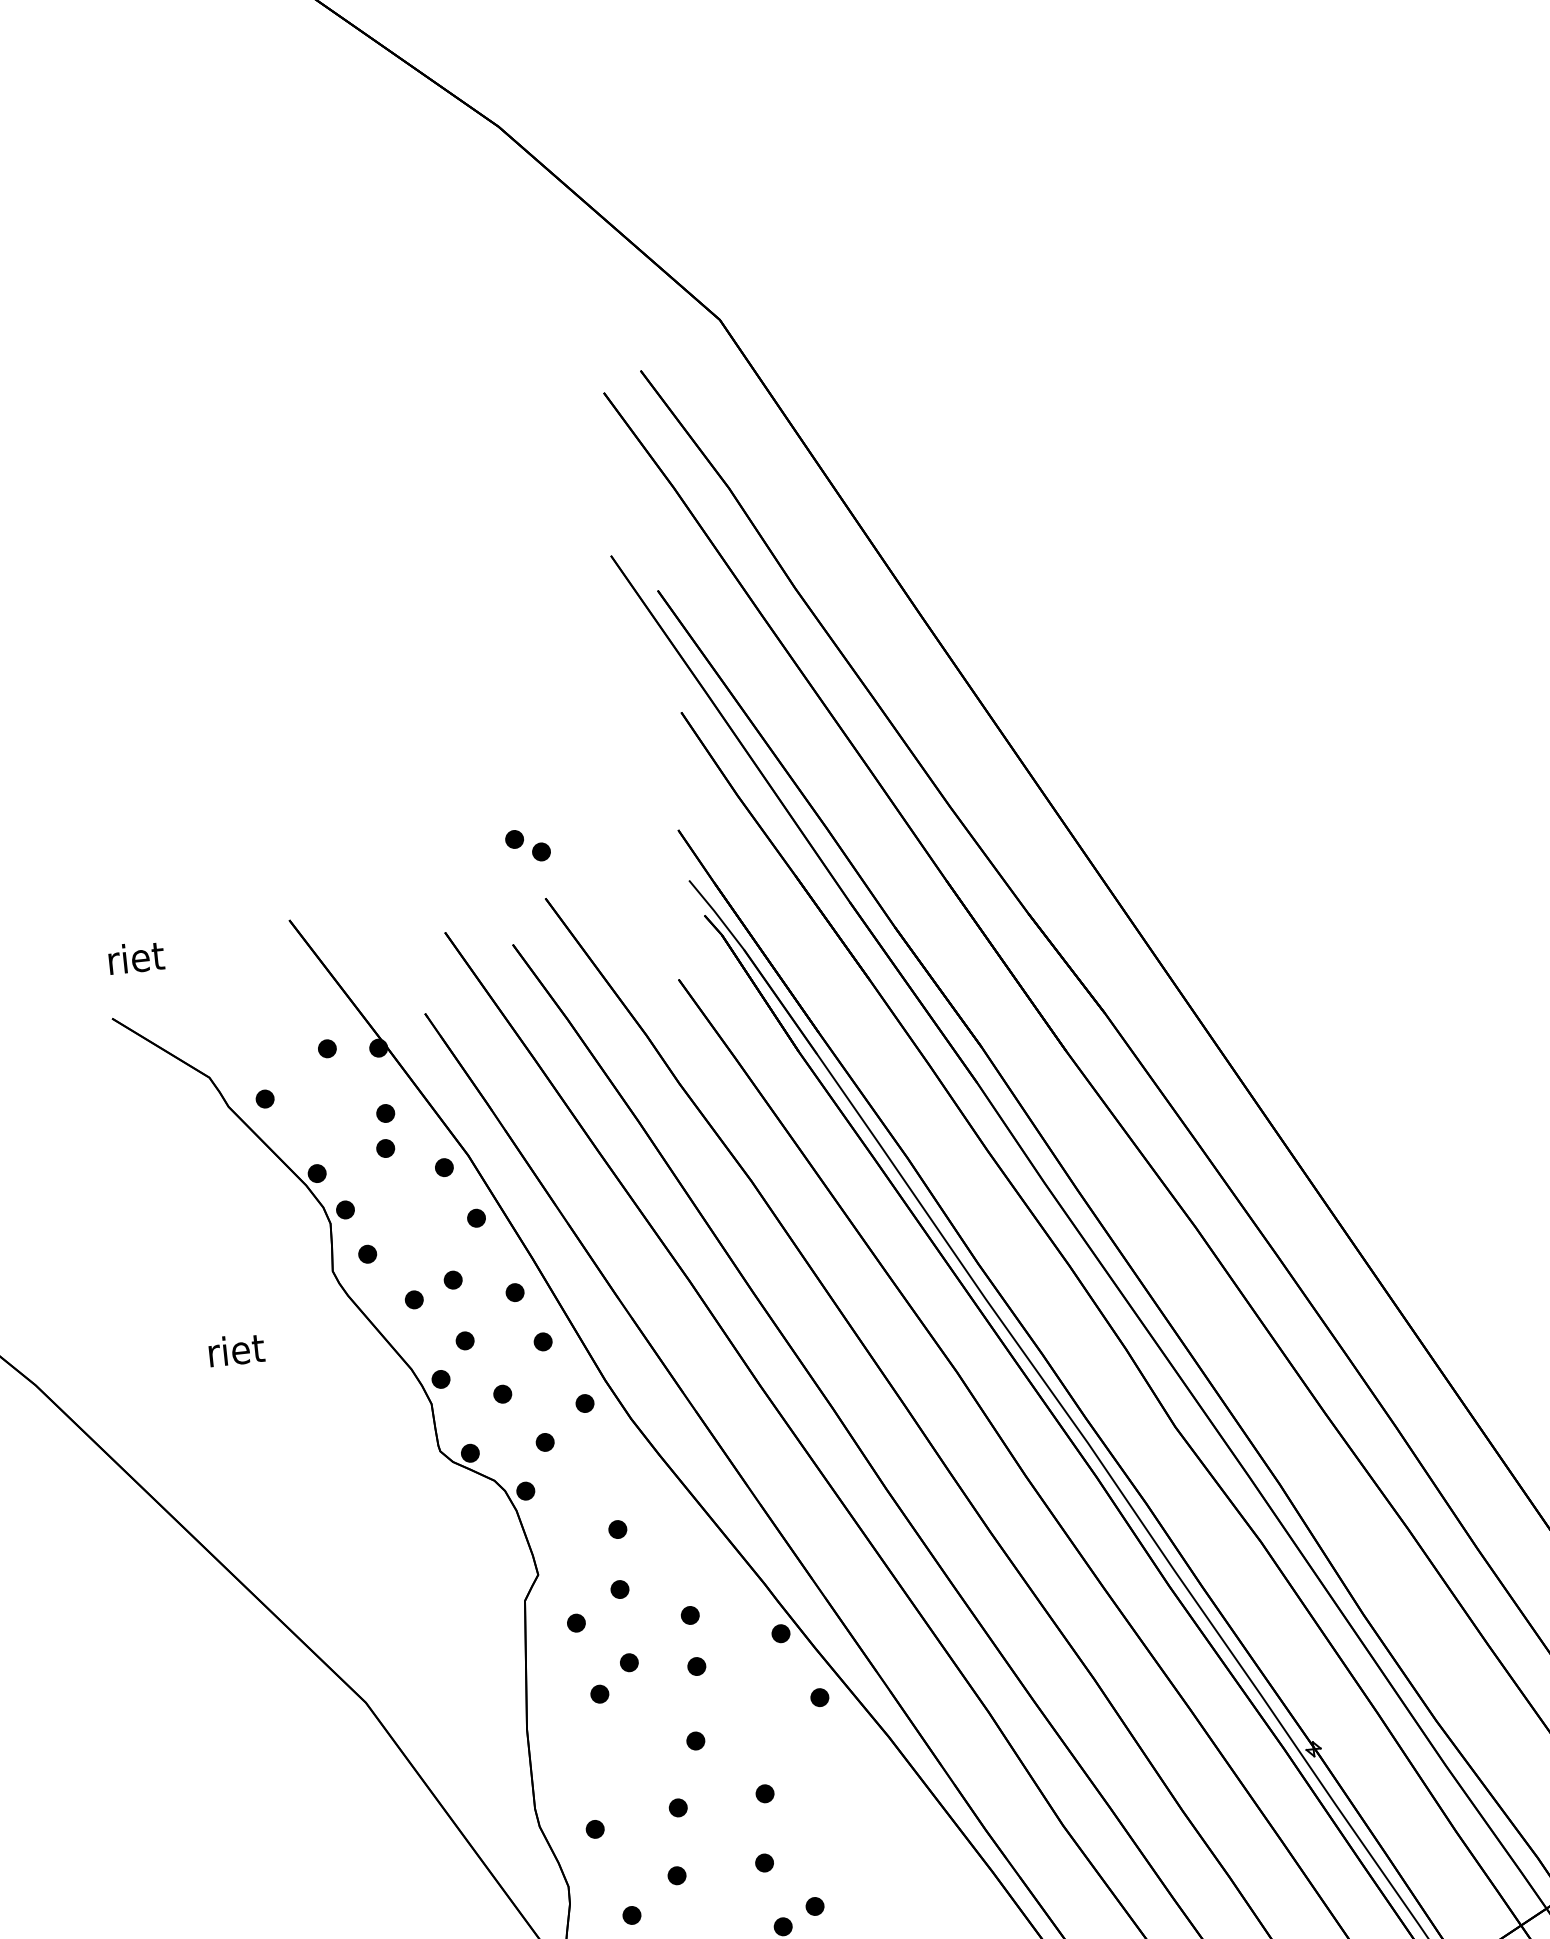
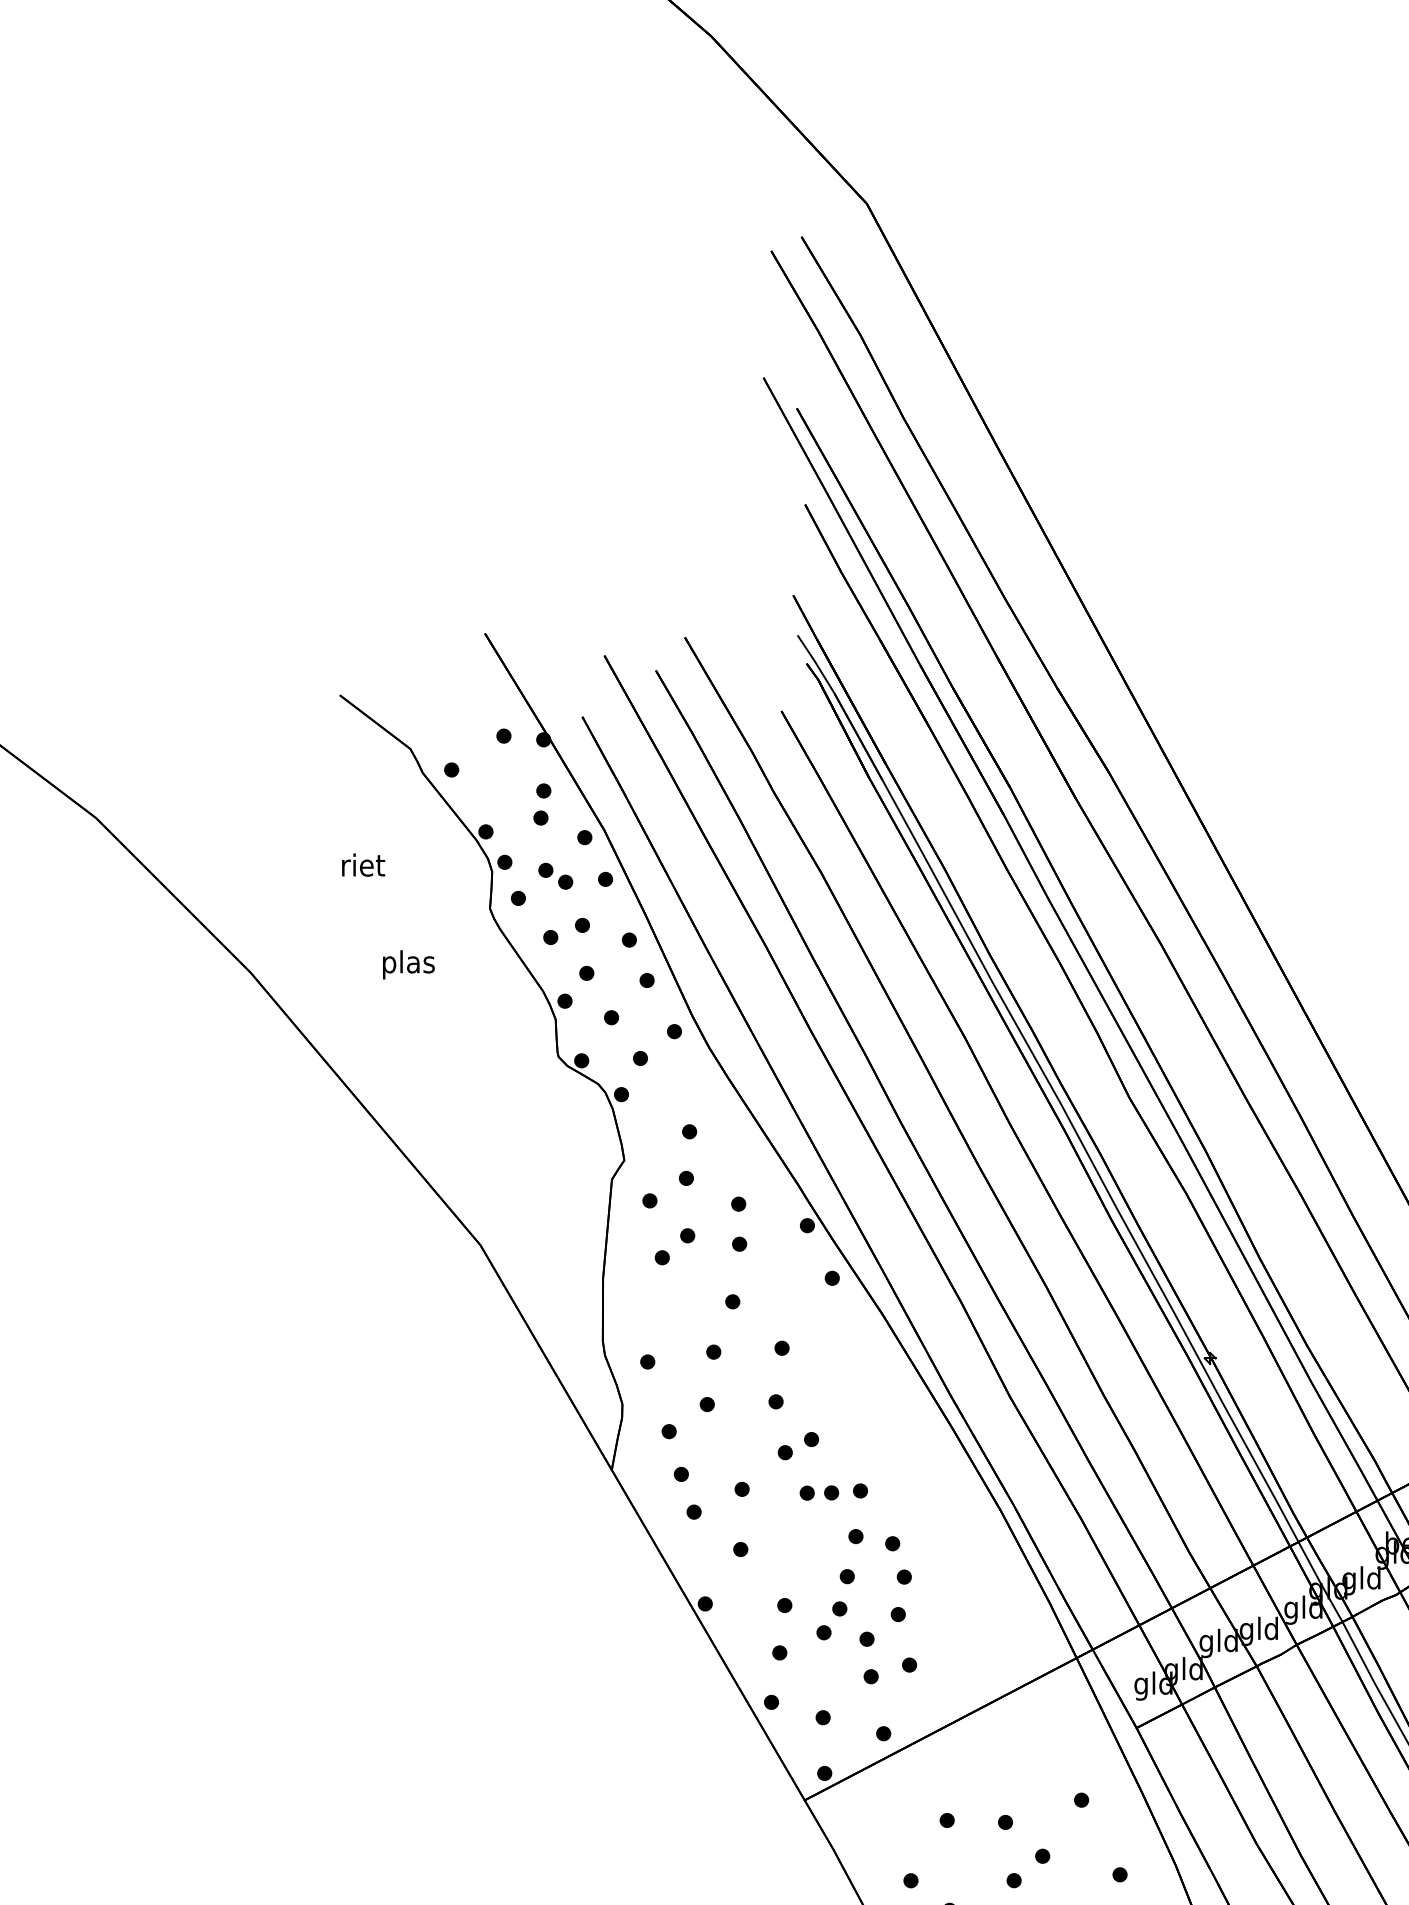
part: (527, 844) -> (555, 875), moved
text: (136, 956) -> (363, 864), moved
text: (236, 1353) -> (408, 964), riet -> plas

